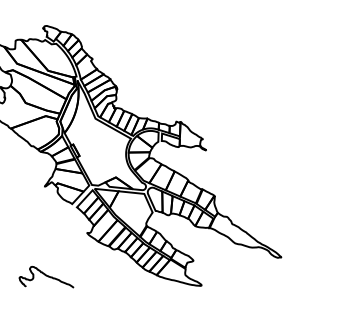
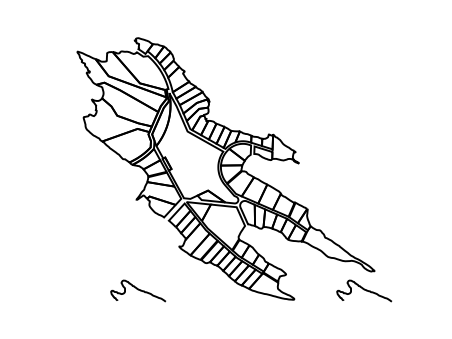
curve: (271, 276) -> (364, 290), added

